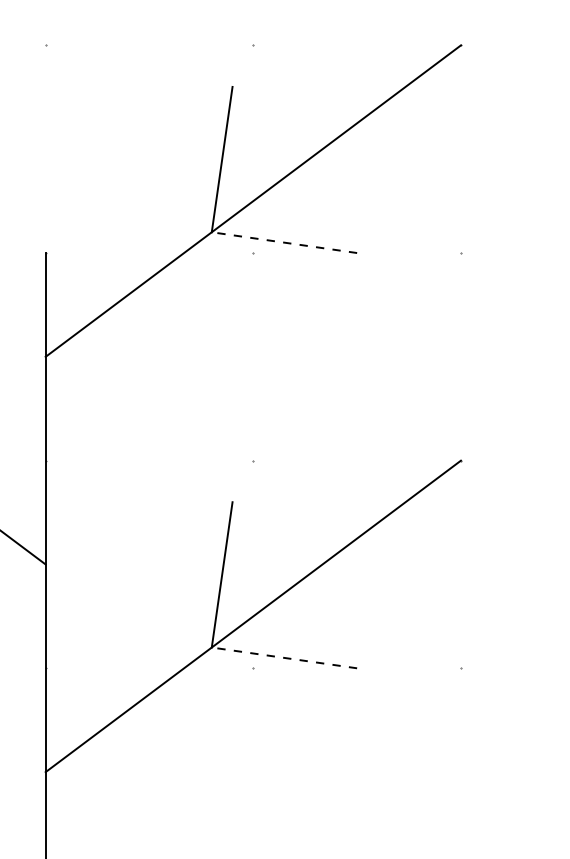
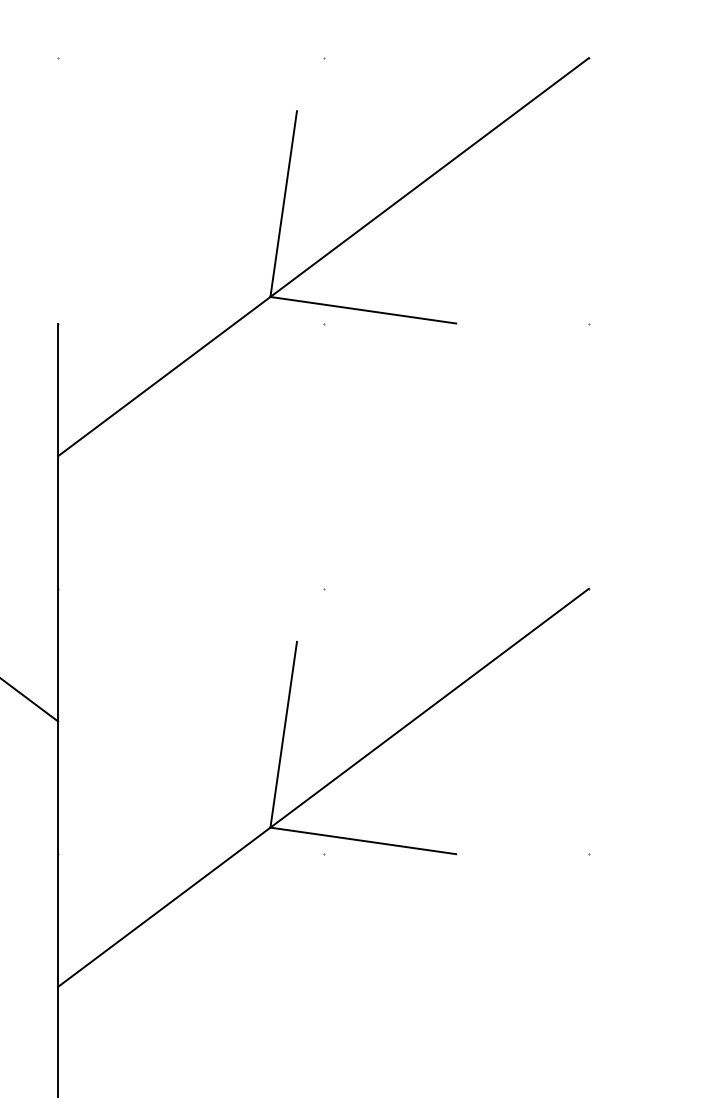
line: (283, 242) -> (362, 310), dashed -> solid
line: (283, 657) -> (362, 840), dashed -> solid

